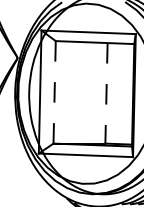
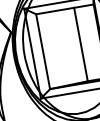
line: (54, 92) -> (43, 51), dashed -> solid
line: (106, 93) -> (80, 44), dashed -> solid

